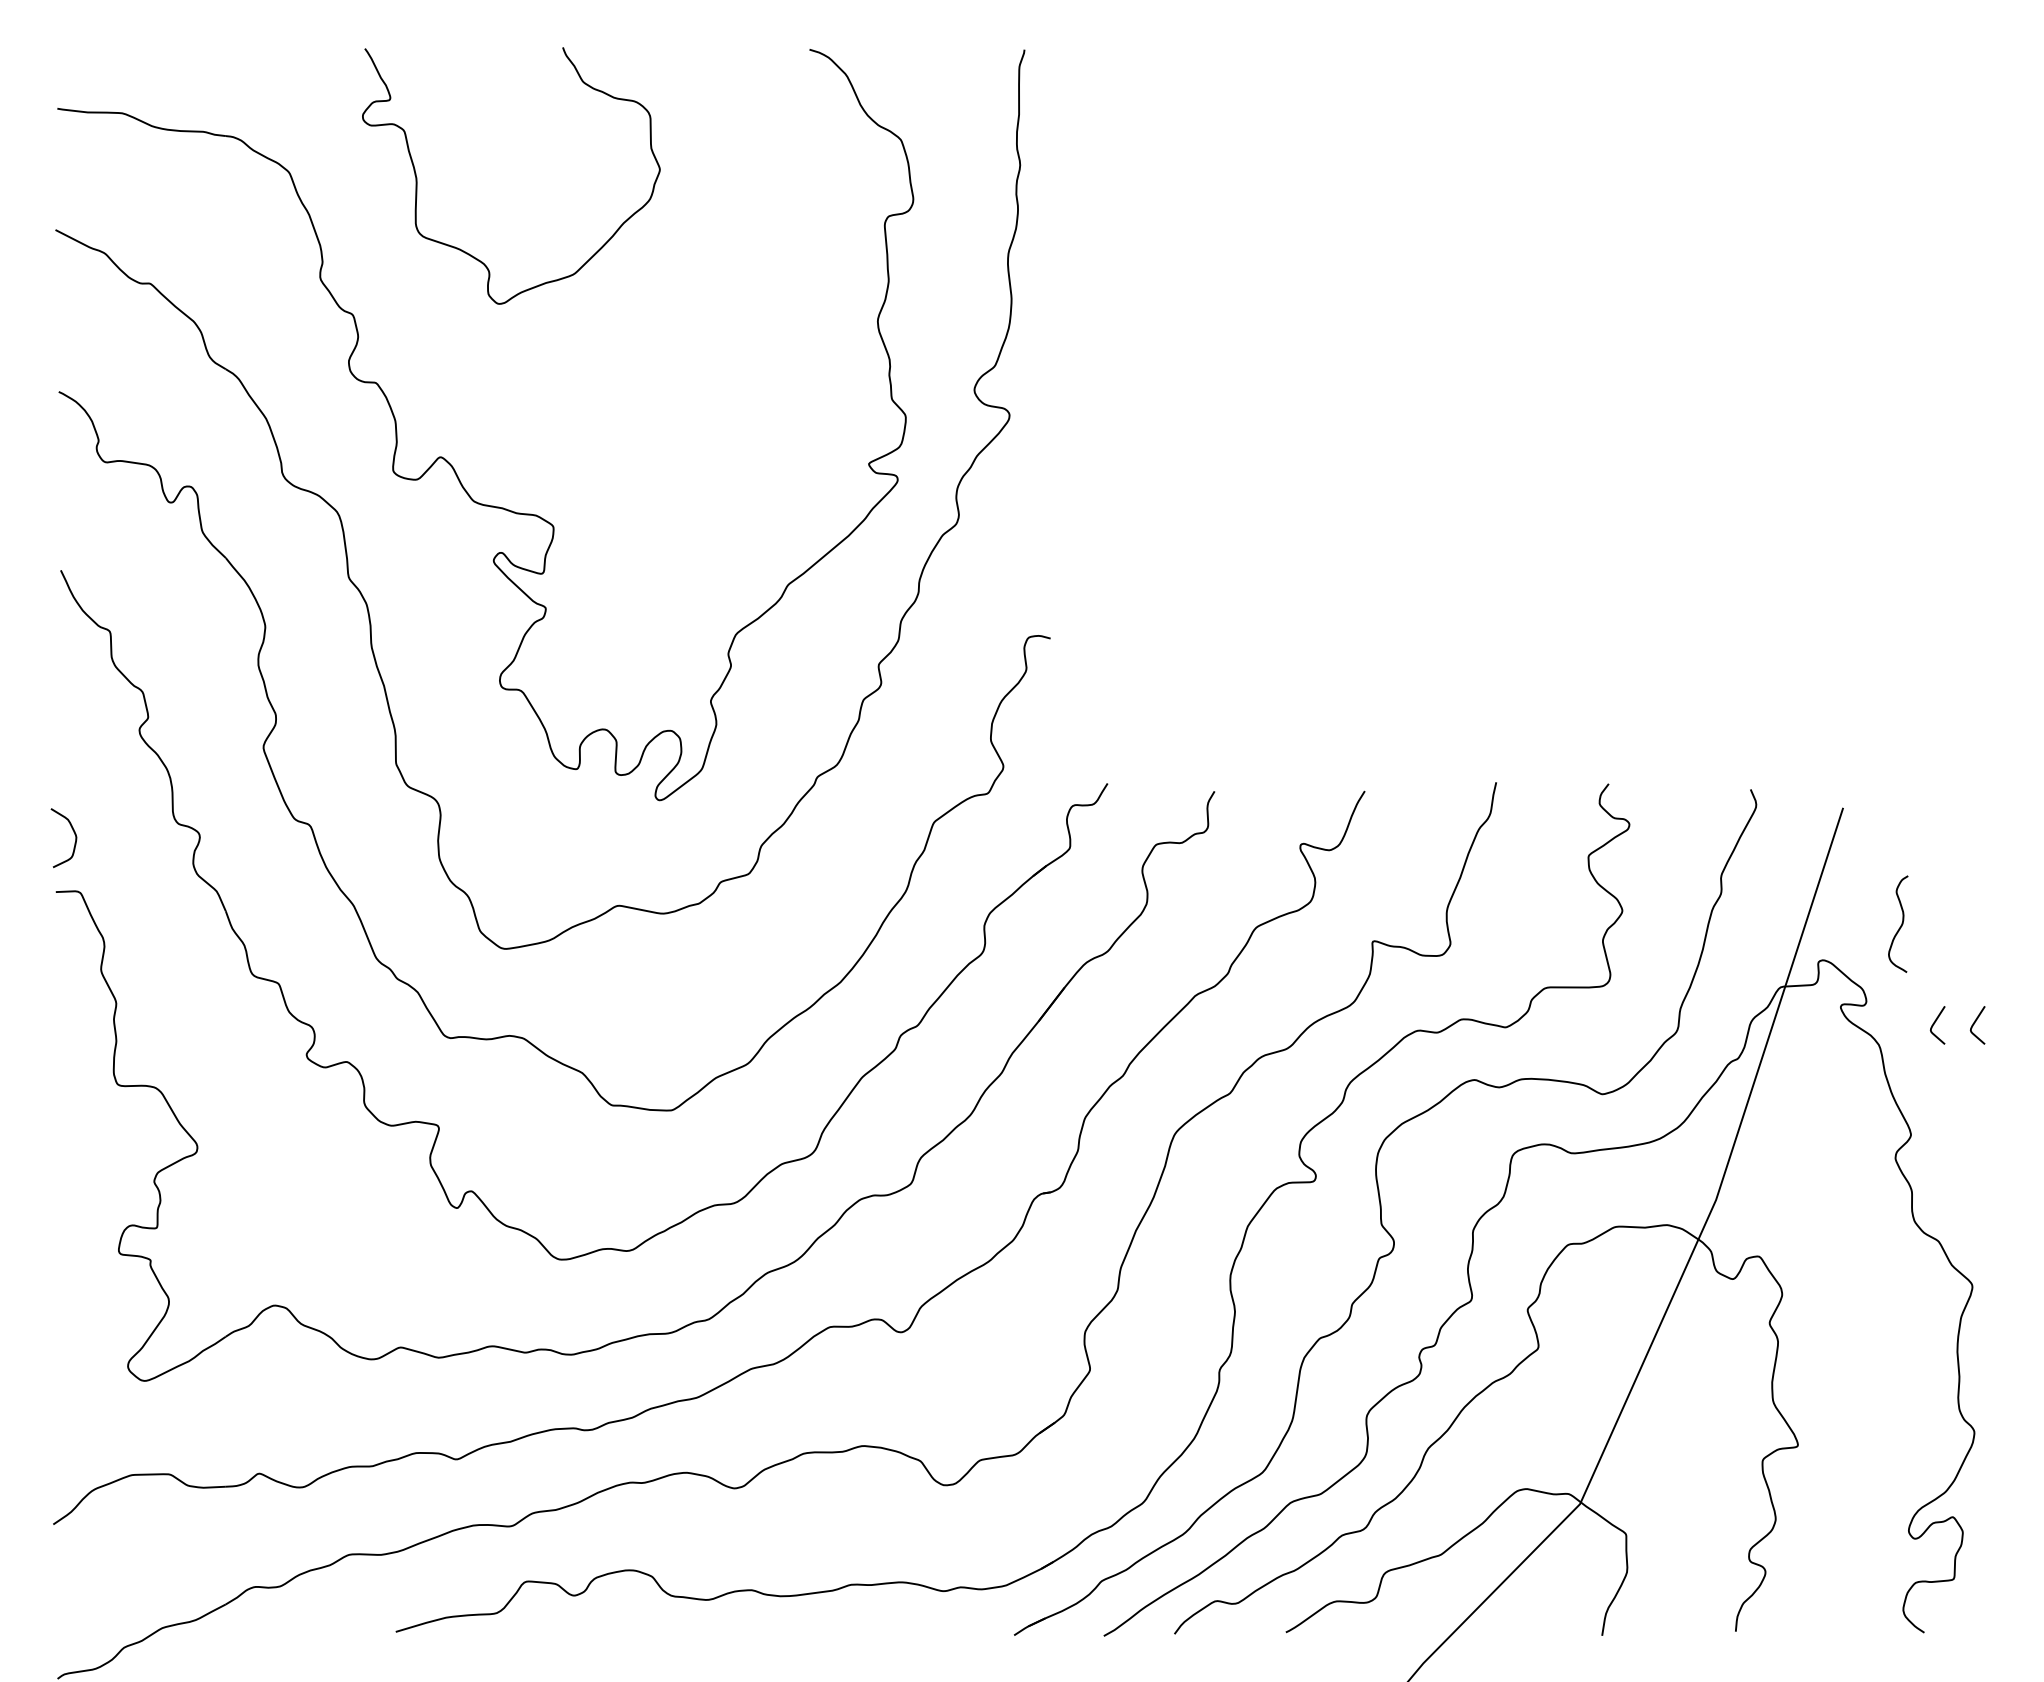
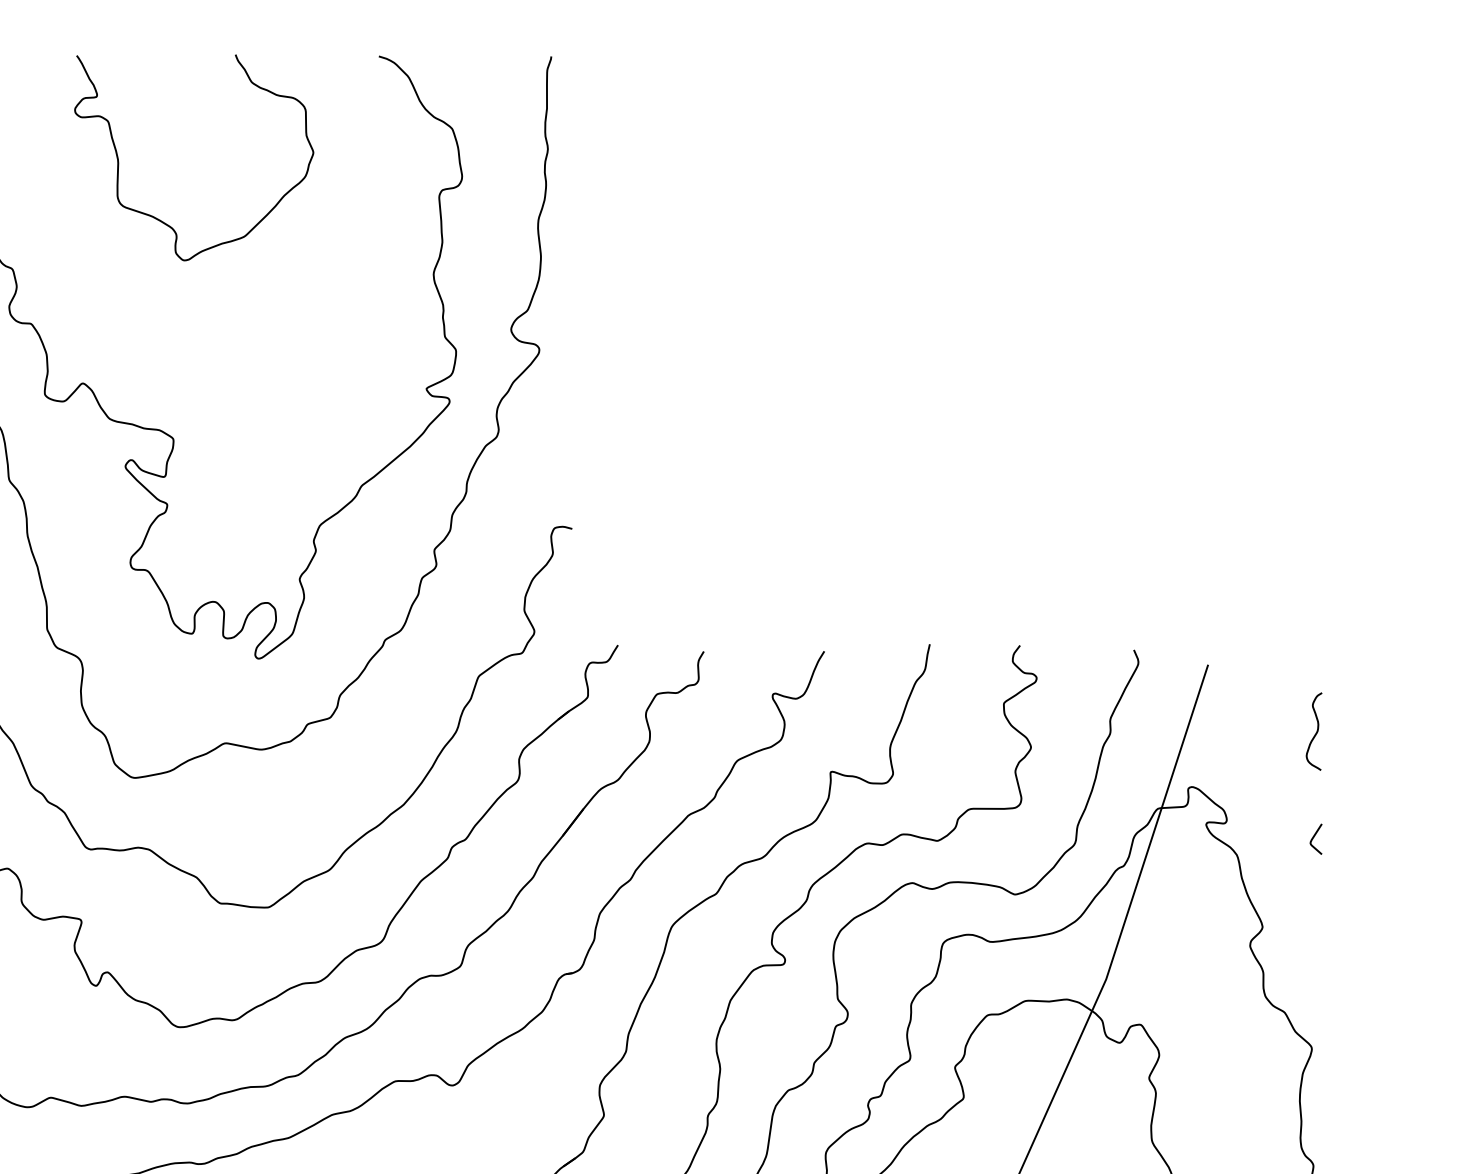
curve: (471, 254) -> (162, 220), moved
curve: (1900, 925) -> (1315, 732), moved
curve: (1935, 1023) -> (1282, 837), removed

